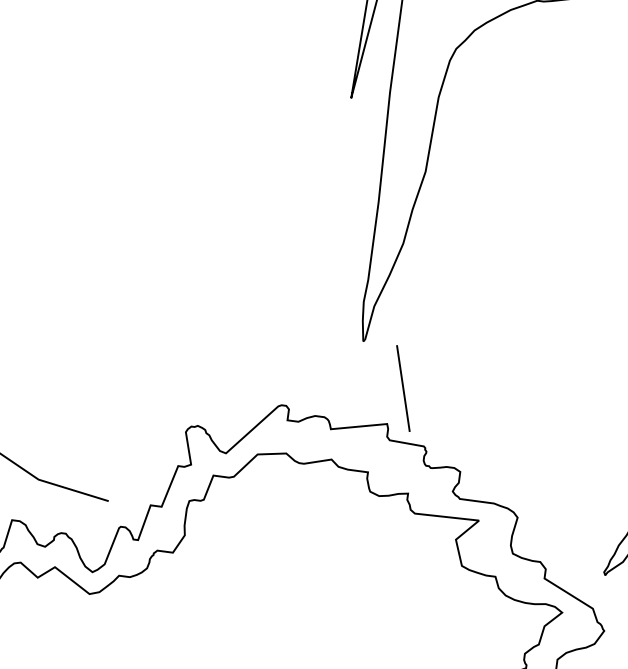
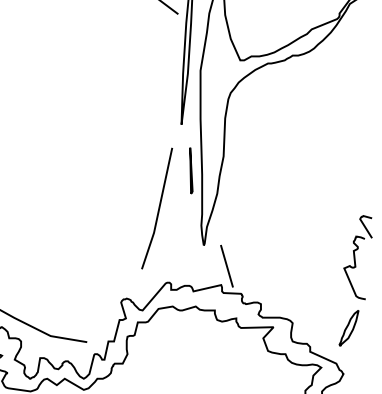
line: (358, 191) -> (191, 170), added
line: (283, 257) -> (158, 208), added

